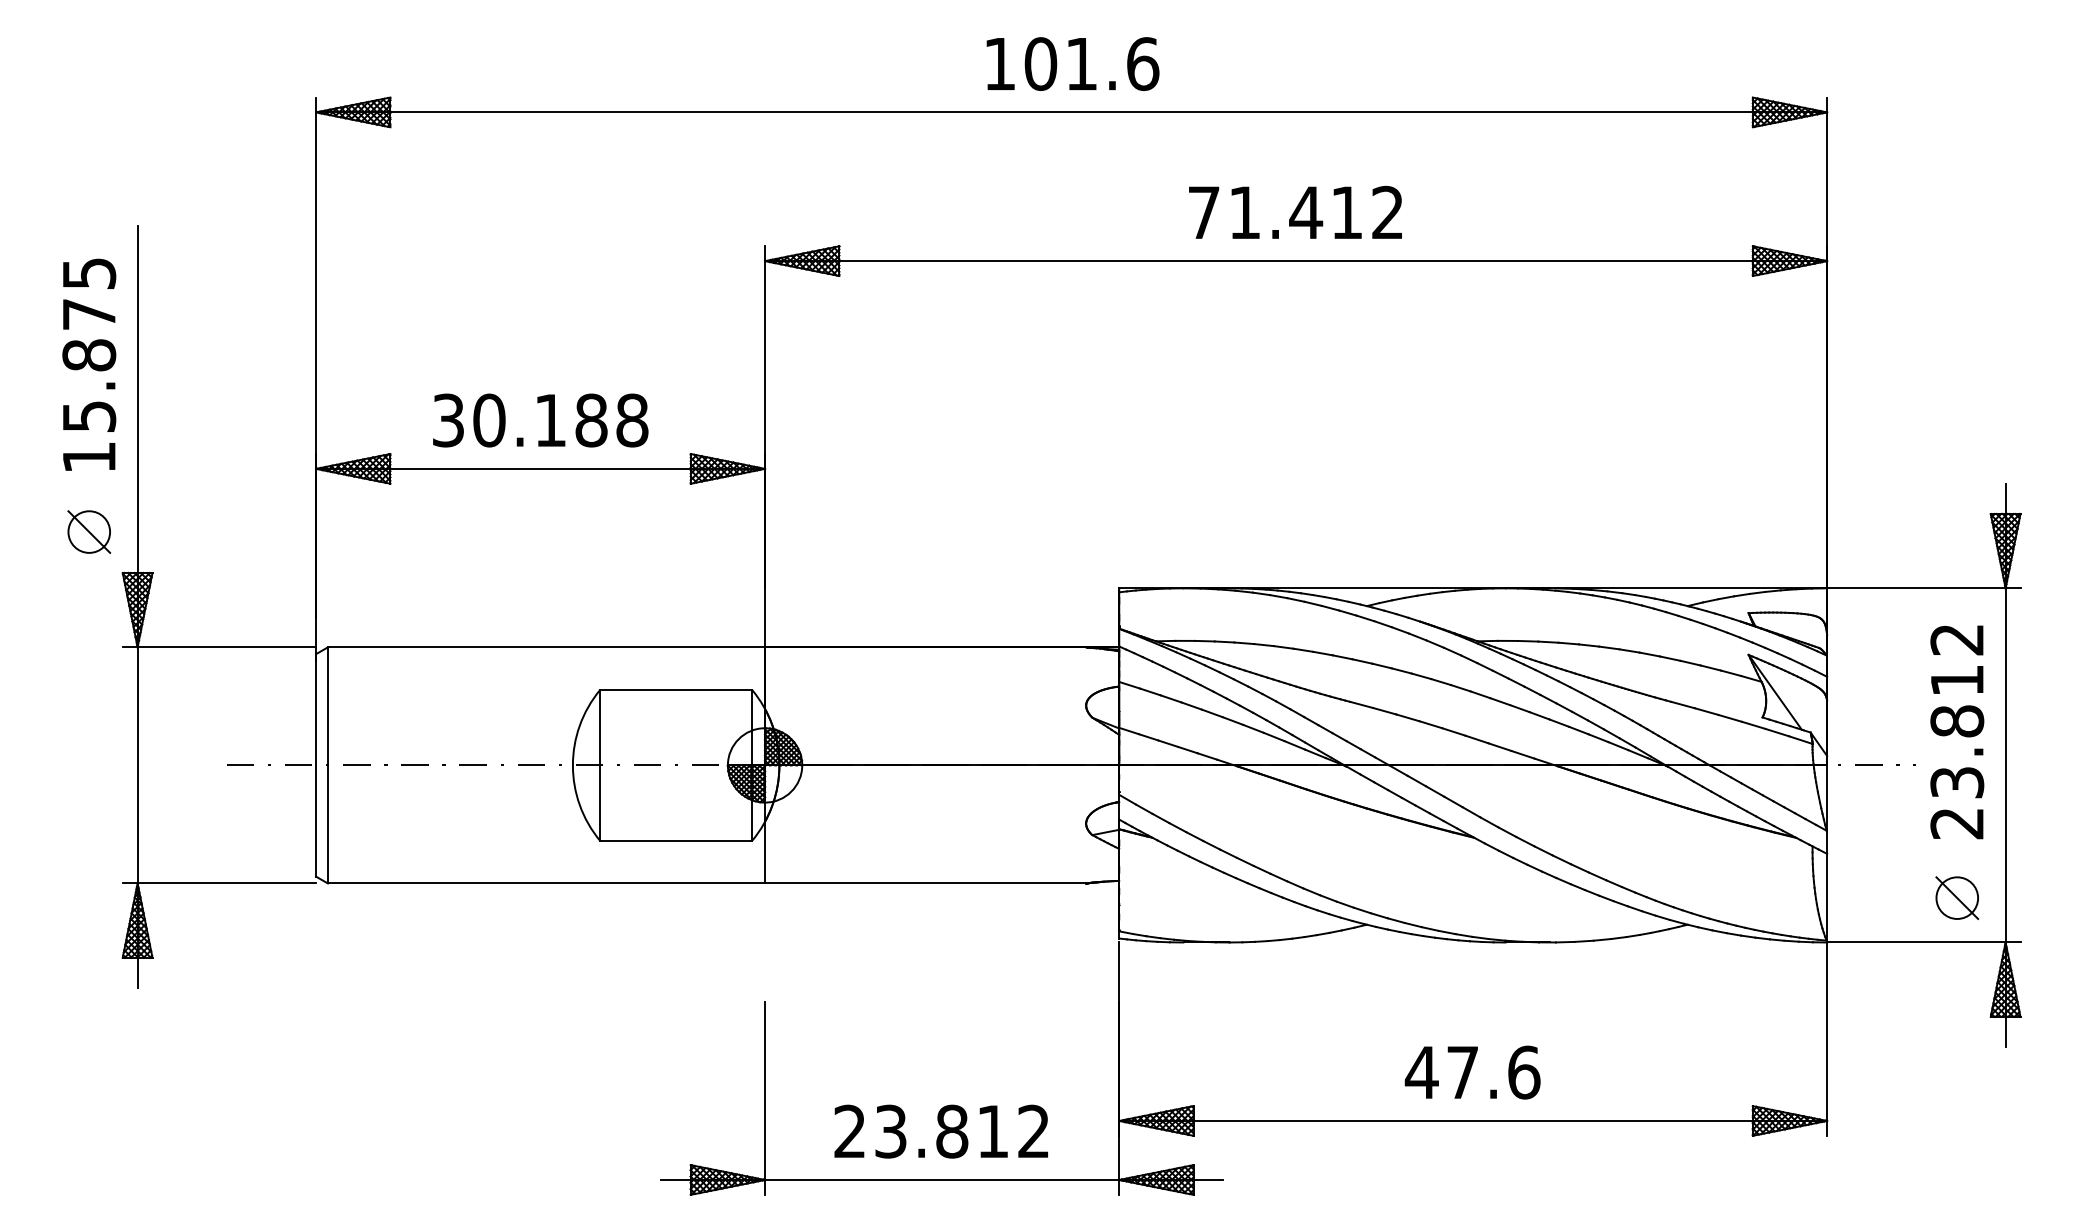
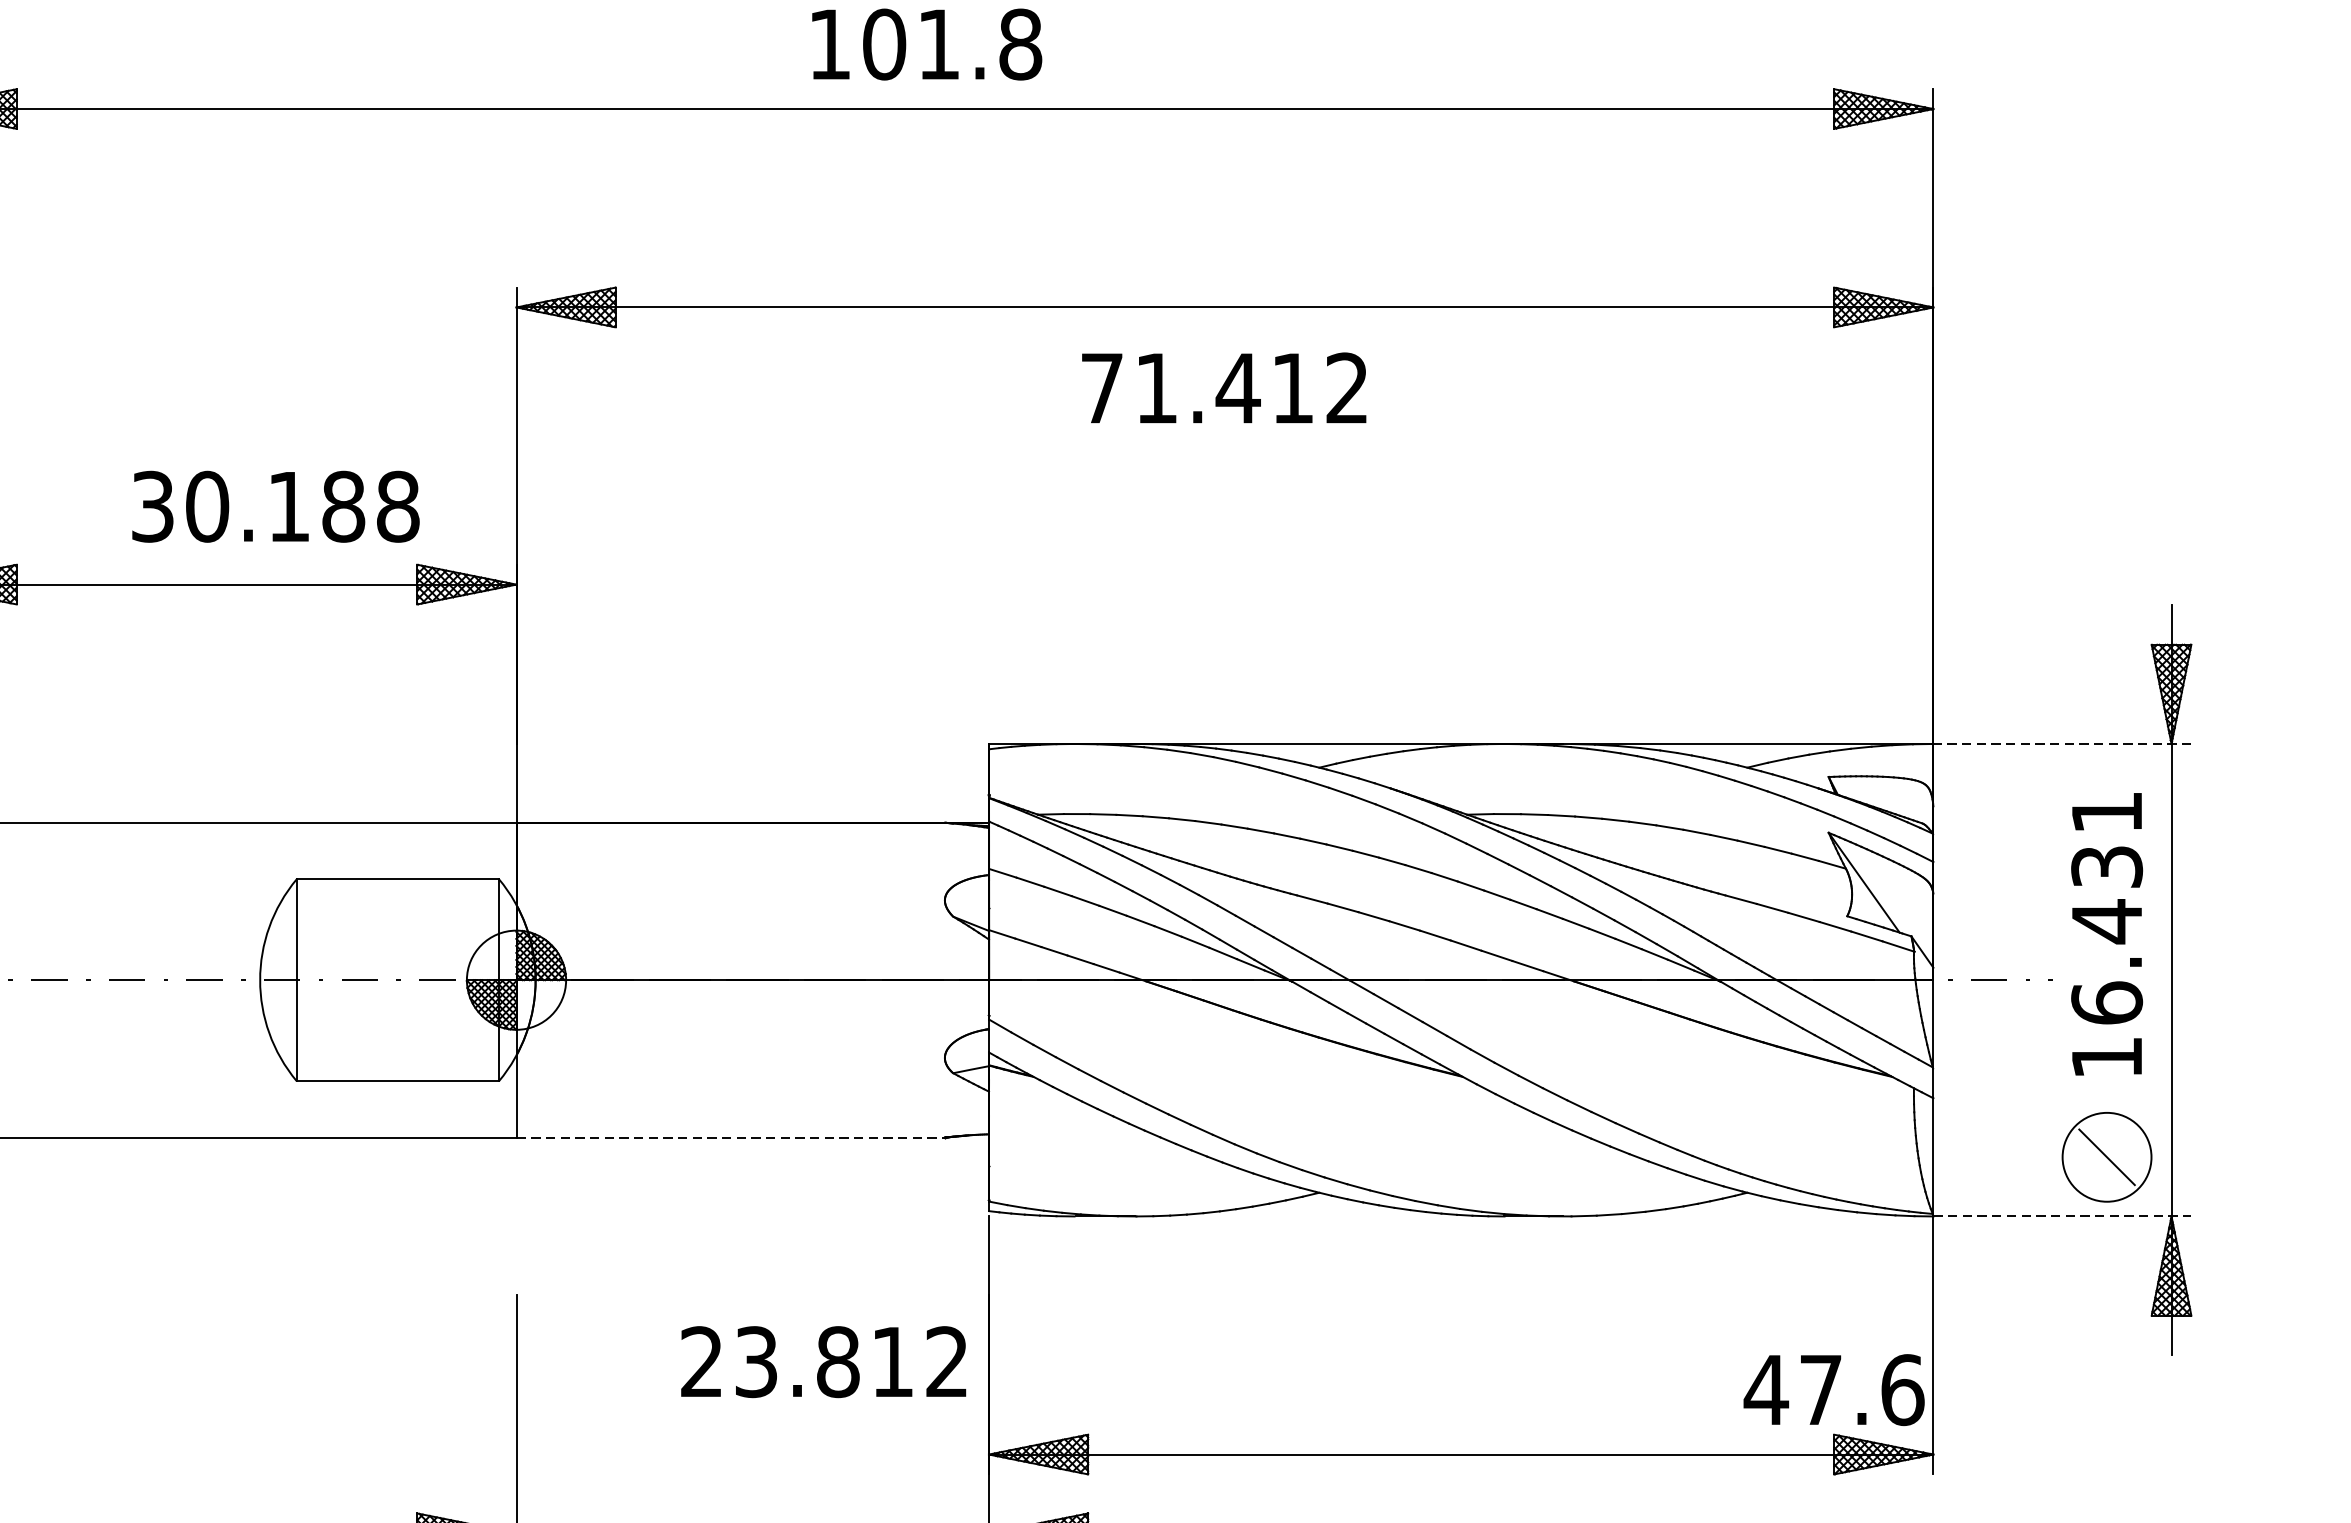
text: (1143, 63) -> (1021, 43), 101.6 -> 101.8
text: (1295, 211) -> (1224, 386), moved
text: (540, 420) -> (275, 506), moved
line: (1923, 588) -> (2061, 744), solid -> dashed
text: (1957, 732) -> (2107, 936), 23.812 -> 16.431
line: (925, 883) -> (730, 1137), solid -> dashed
circle: (1957, 897) -> (2107, 1156), size x1.6
line: (1923, 942) -> (2061, 1216), solid -> dashed
text: (1472, 1072) -> (1833, 1389), moved
text: (940, 1131) -> (822, 1361), moved

